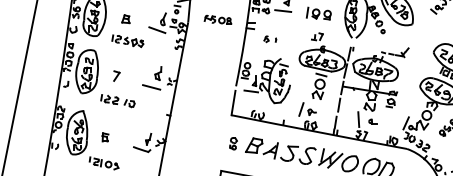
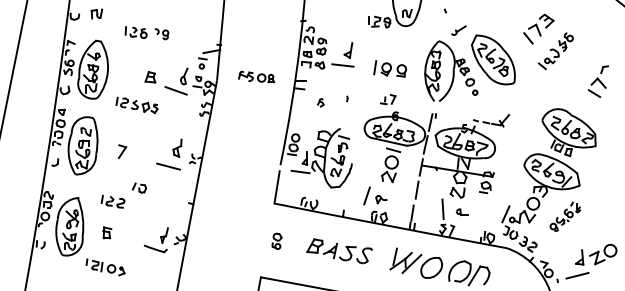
part: (125, 19) -> (150, 77), moved
part: (276, 39) -> (347, 98), moved
part: (109, 99) -> (112, 201), moved
part: (280, 151) -> (339, 251), size x0.7

